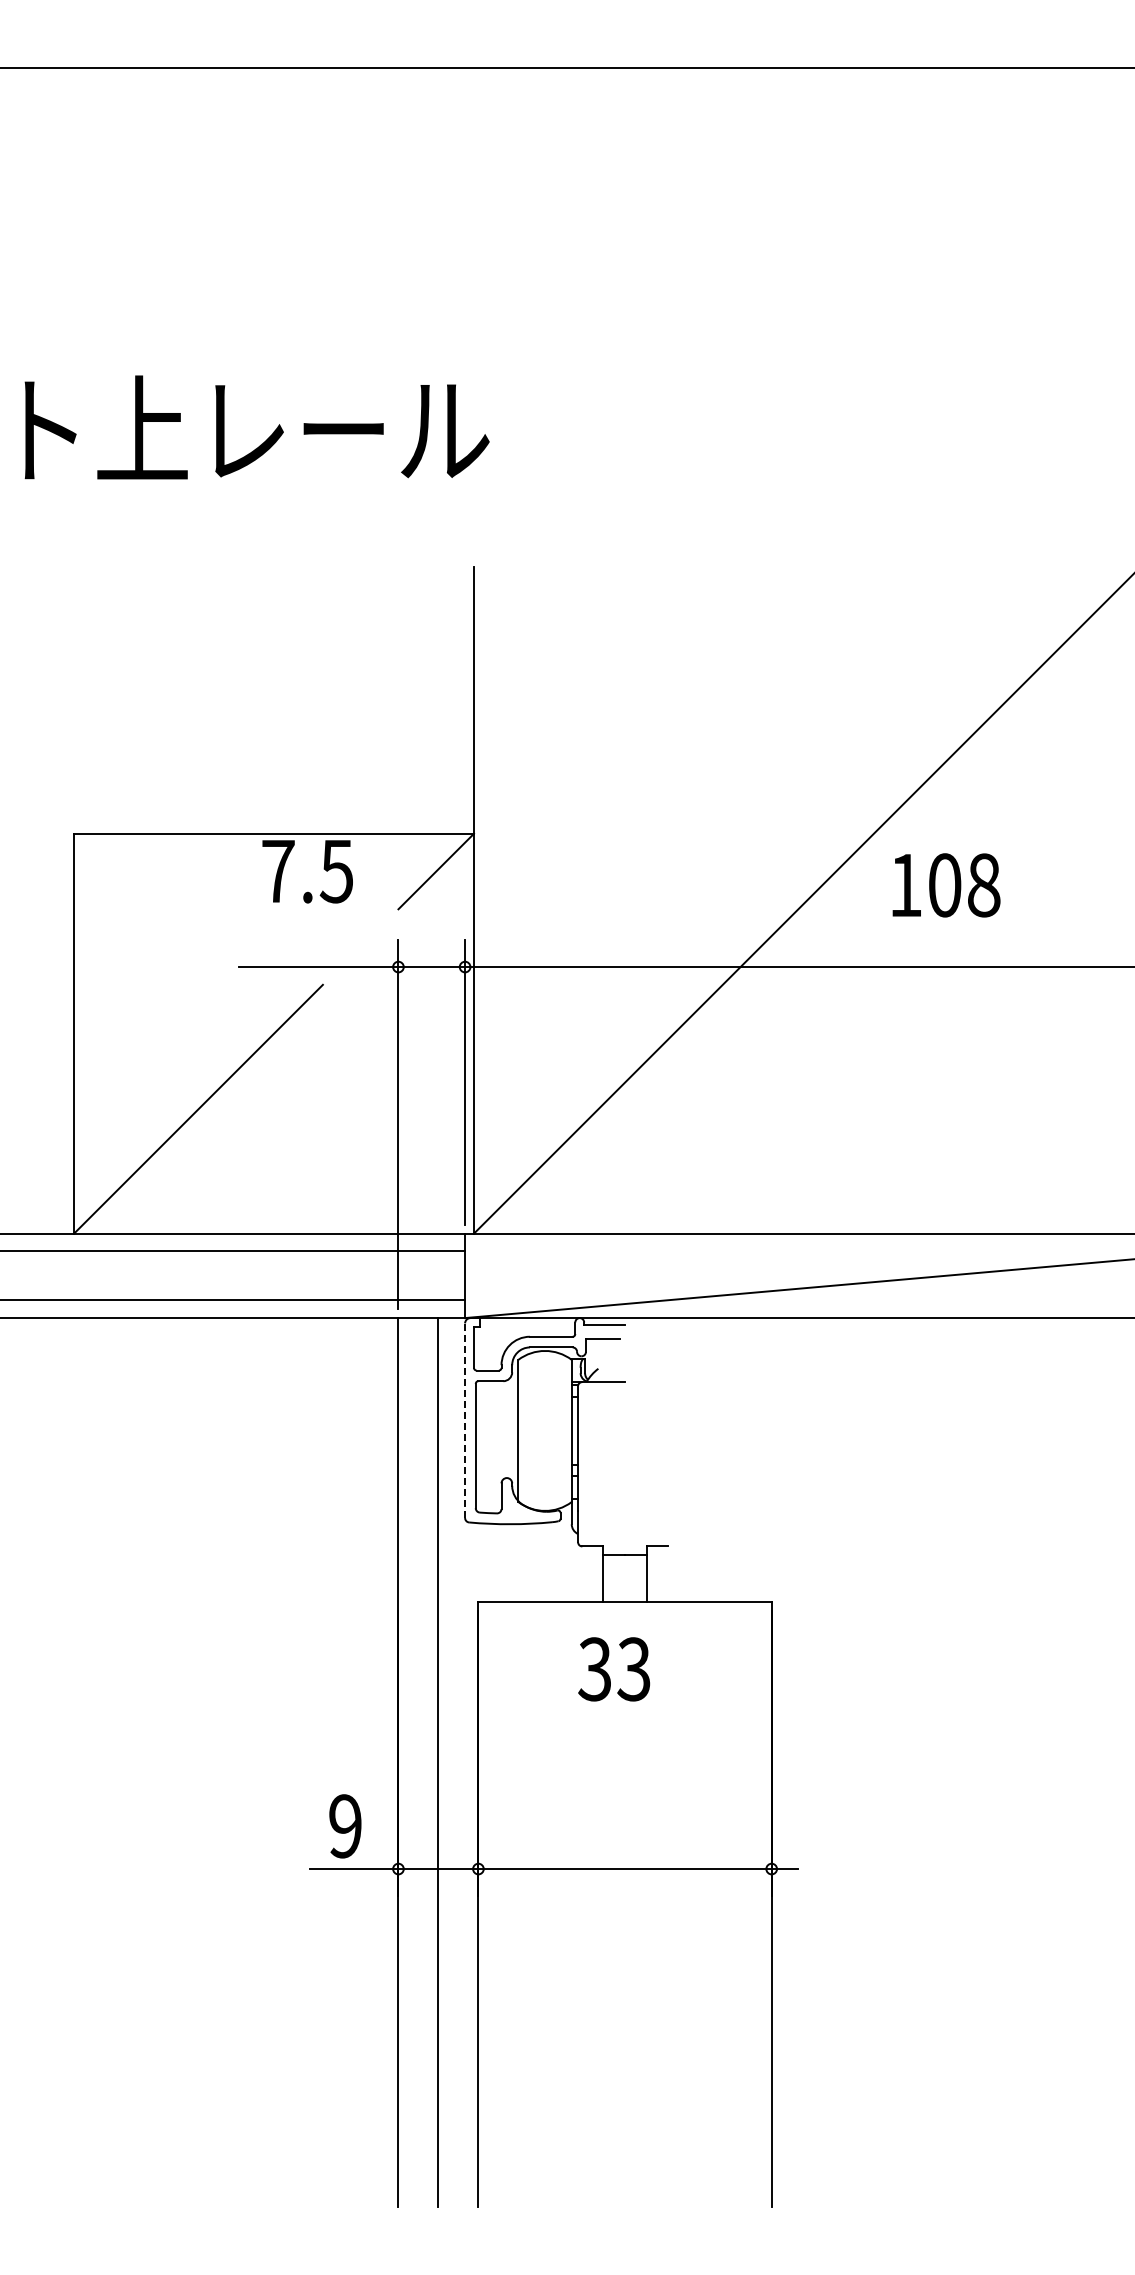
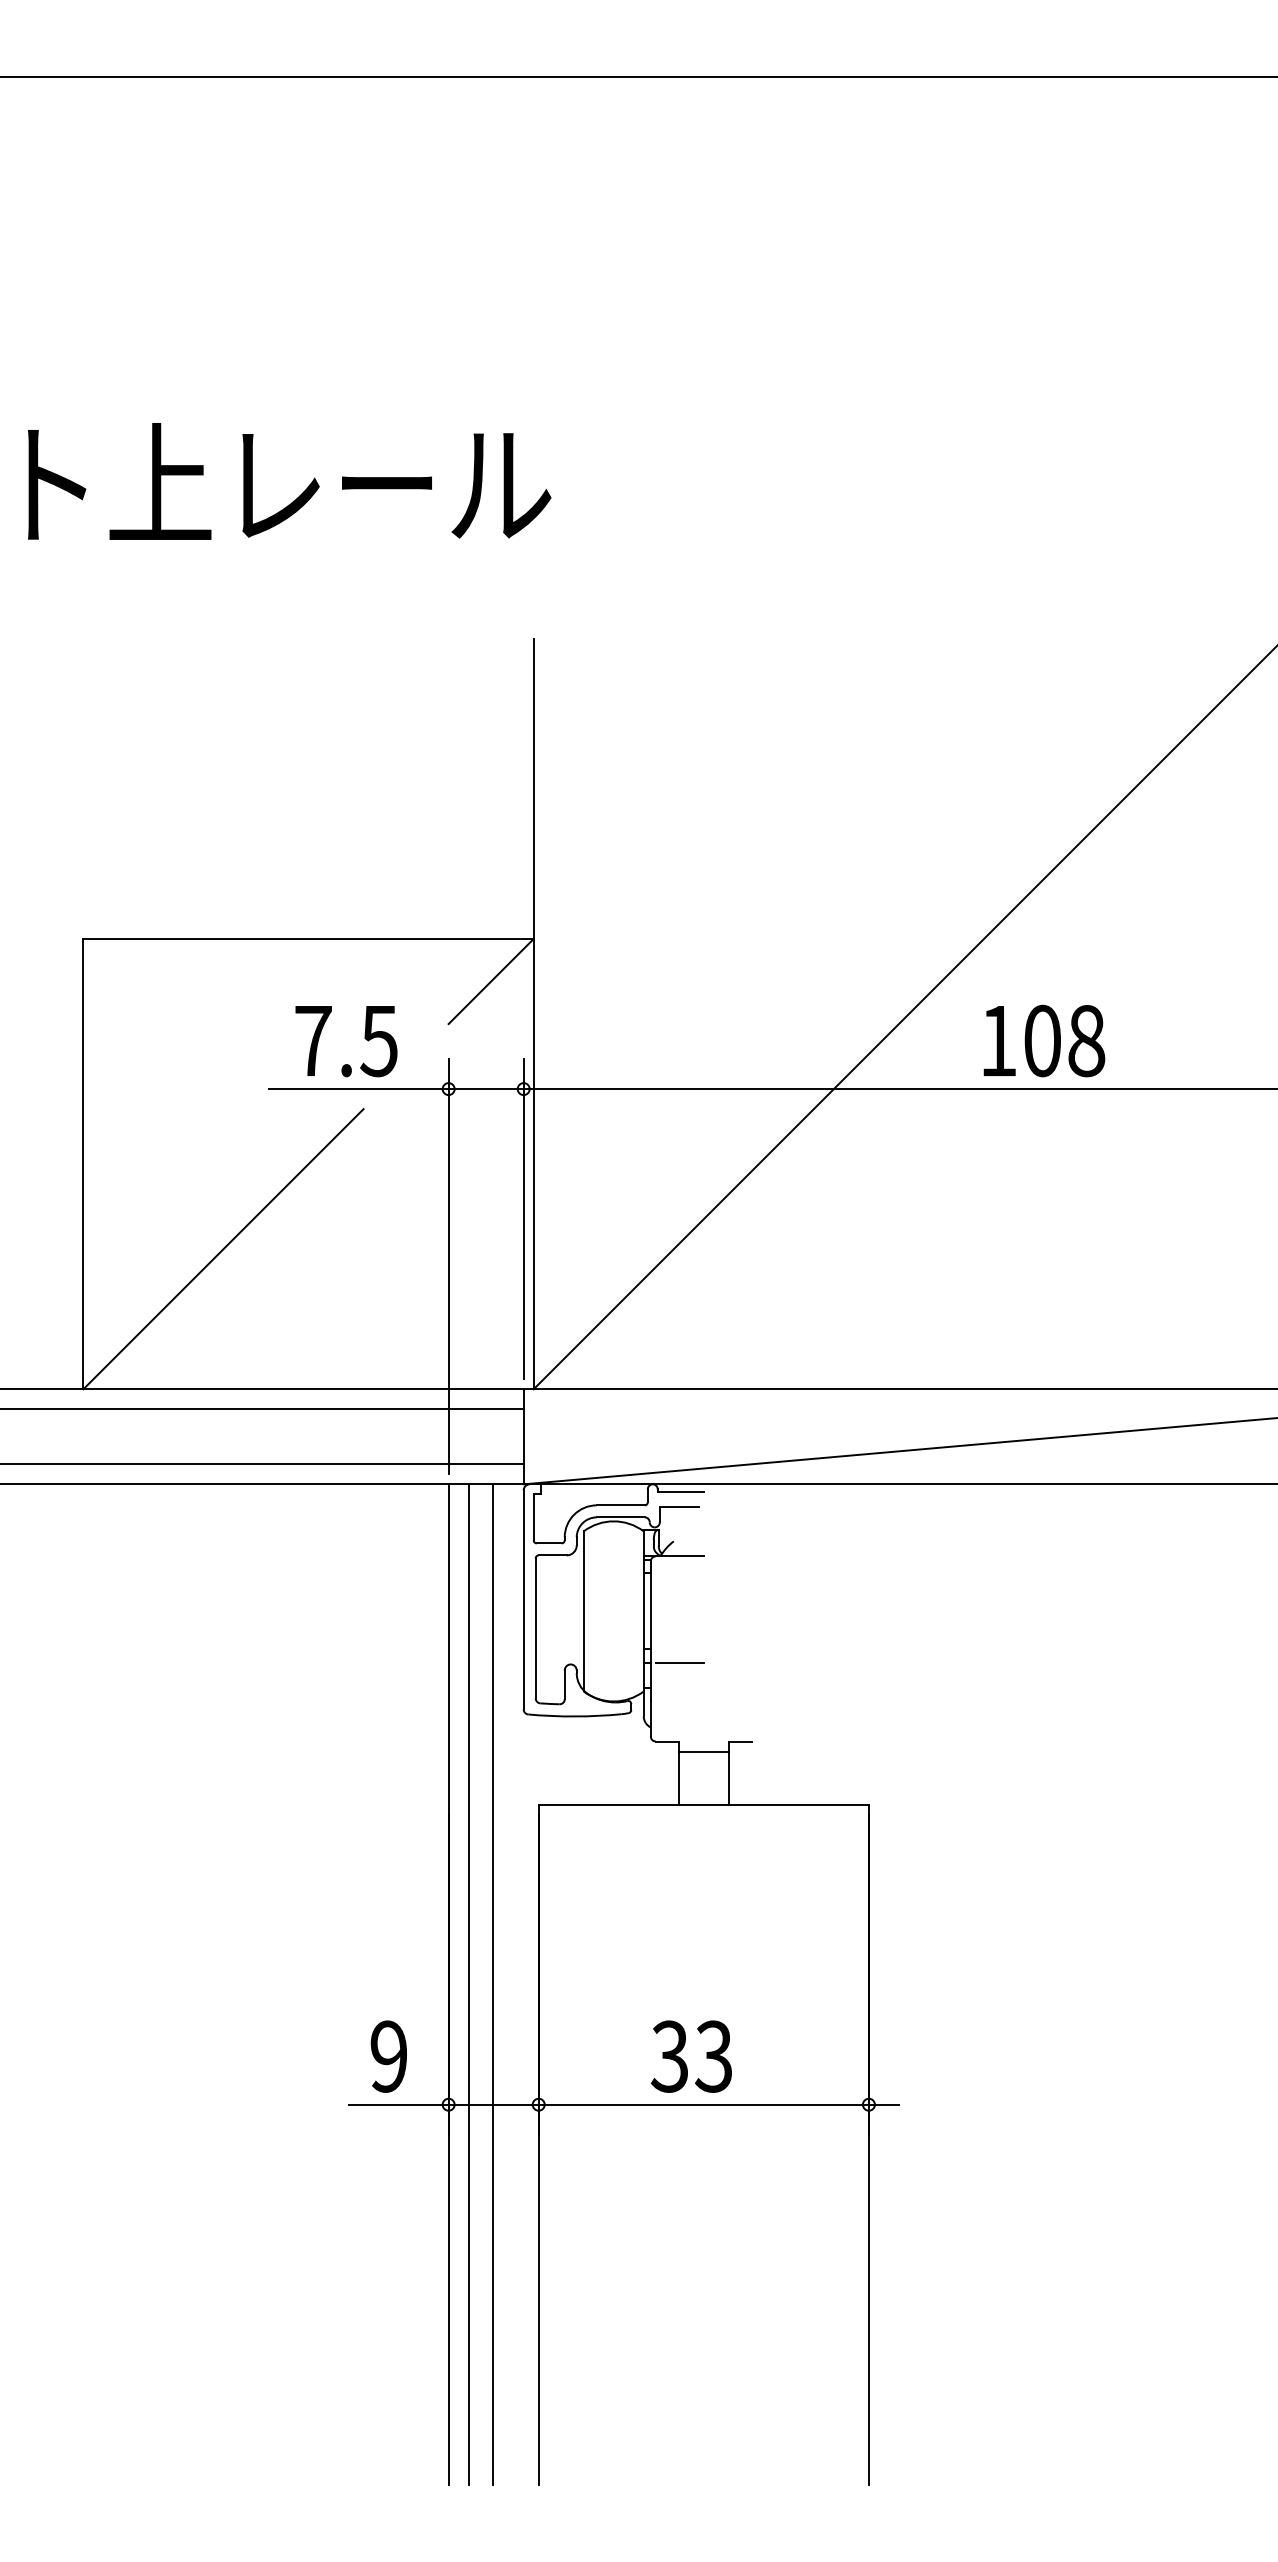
text: (307, 871) -> (346, 1041), moved
text: (946, 885) -> (1044, 1041), moved
line: (465, 1420) -> (524, 1599), dashed -> solid
line: (603, 1476) -> (679, 1662), added
text: (614, 1669) -> (691, 2056), moved
line: (416, 1762) -> (468, 1984), added

